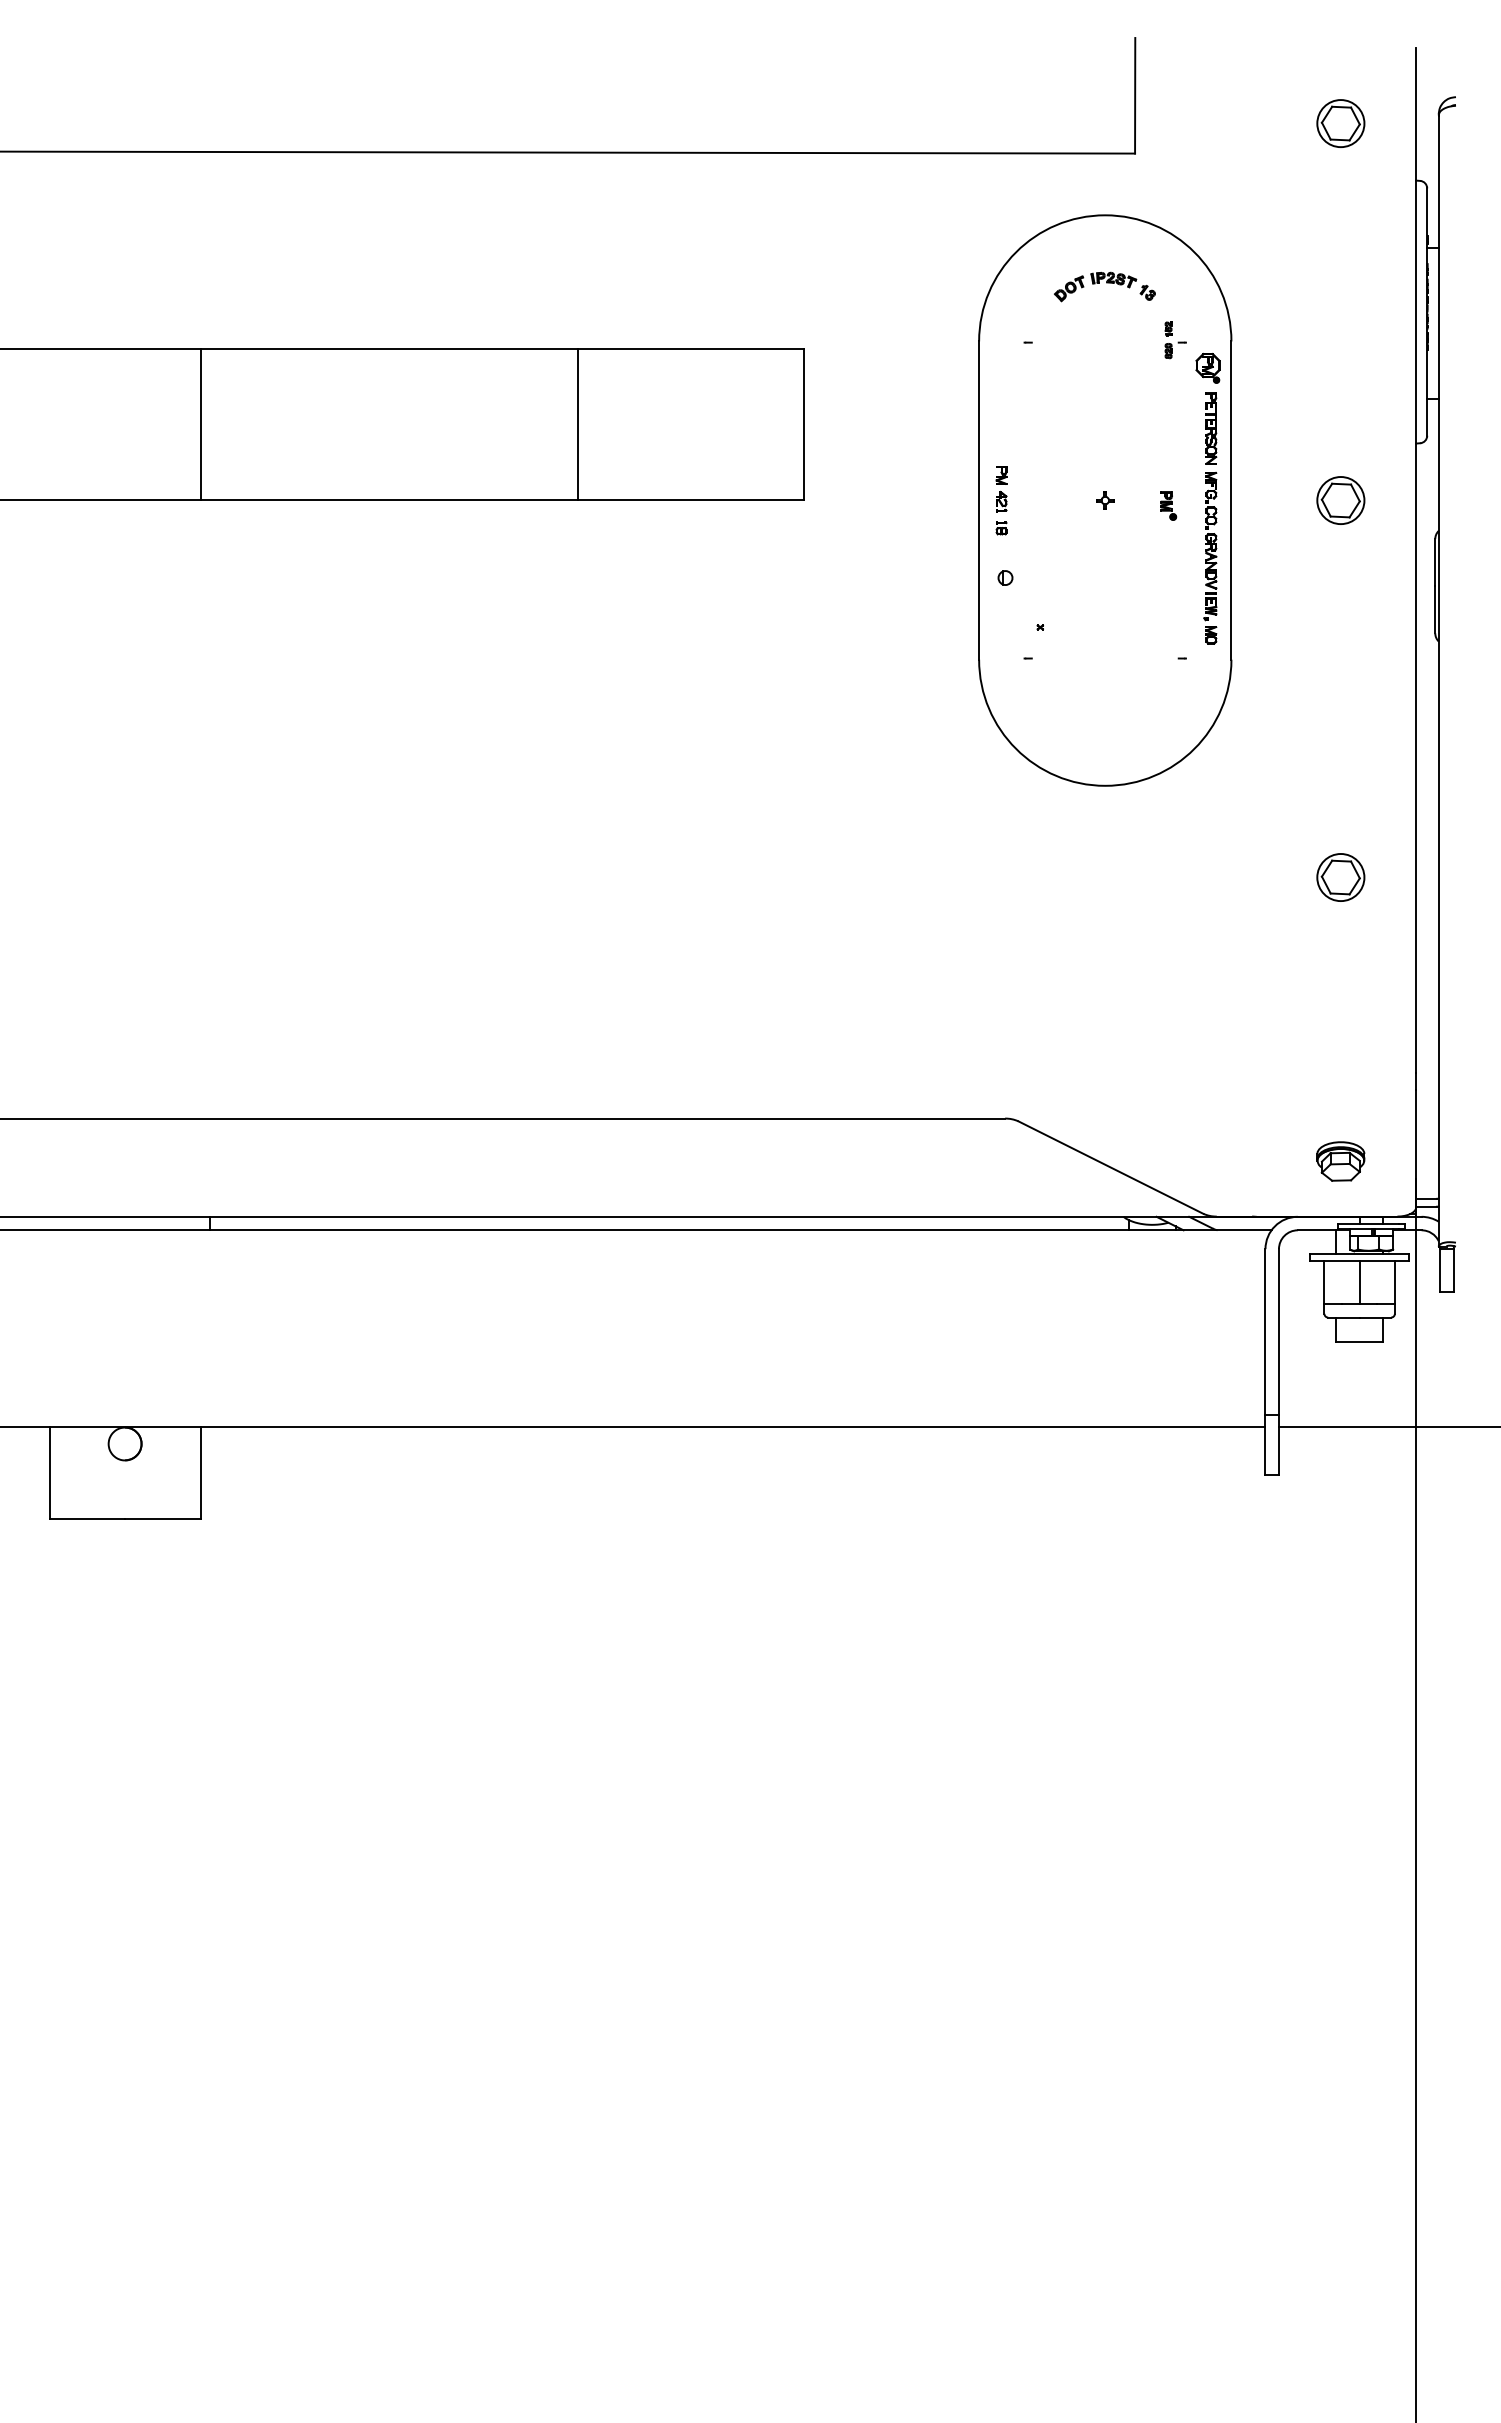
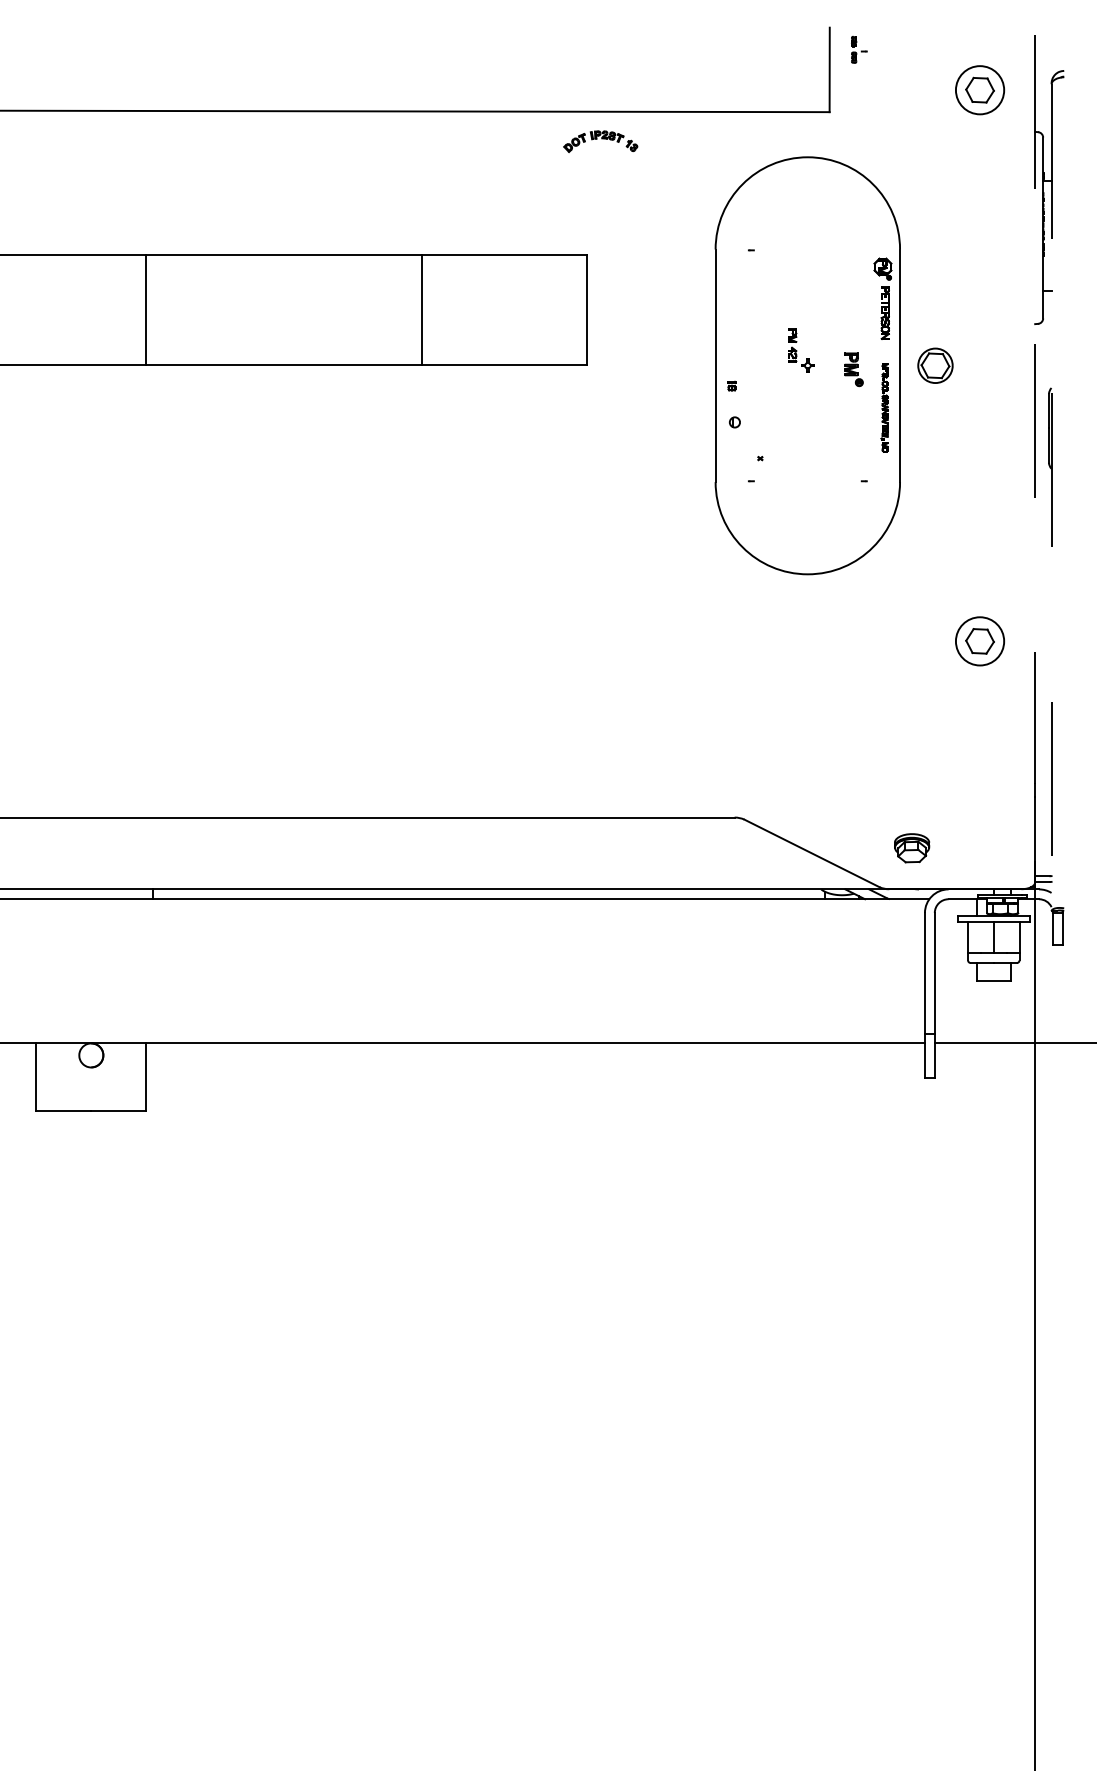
circle: (1340, 123) -> (979, 90), size x1.4
part: (1104, 286) -> (600, 141), moved
part: (1175, 340) -> (859, 49), moved
part: (1001, 489) -> (792, 346), moved
part: (1340, 500) -> (935, 365), moved
part: (1168, 505) -> (854, 369), size x1.6
part: (1210, 558) -> (884, 408), size x0.7
line: (1416, 560) -> (1035, 409), solid -> dashed
line: (1438, 681) -> (1051, 498), solid -> dashed
circle: (1340, 877) -> (979, 641), size x1.4
part: (1340, 1161) -> (911, 848), moved

